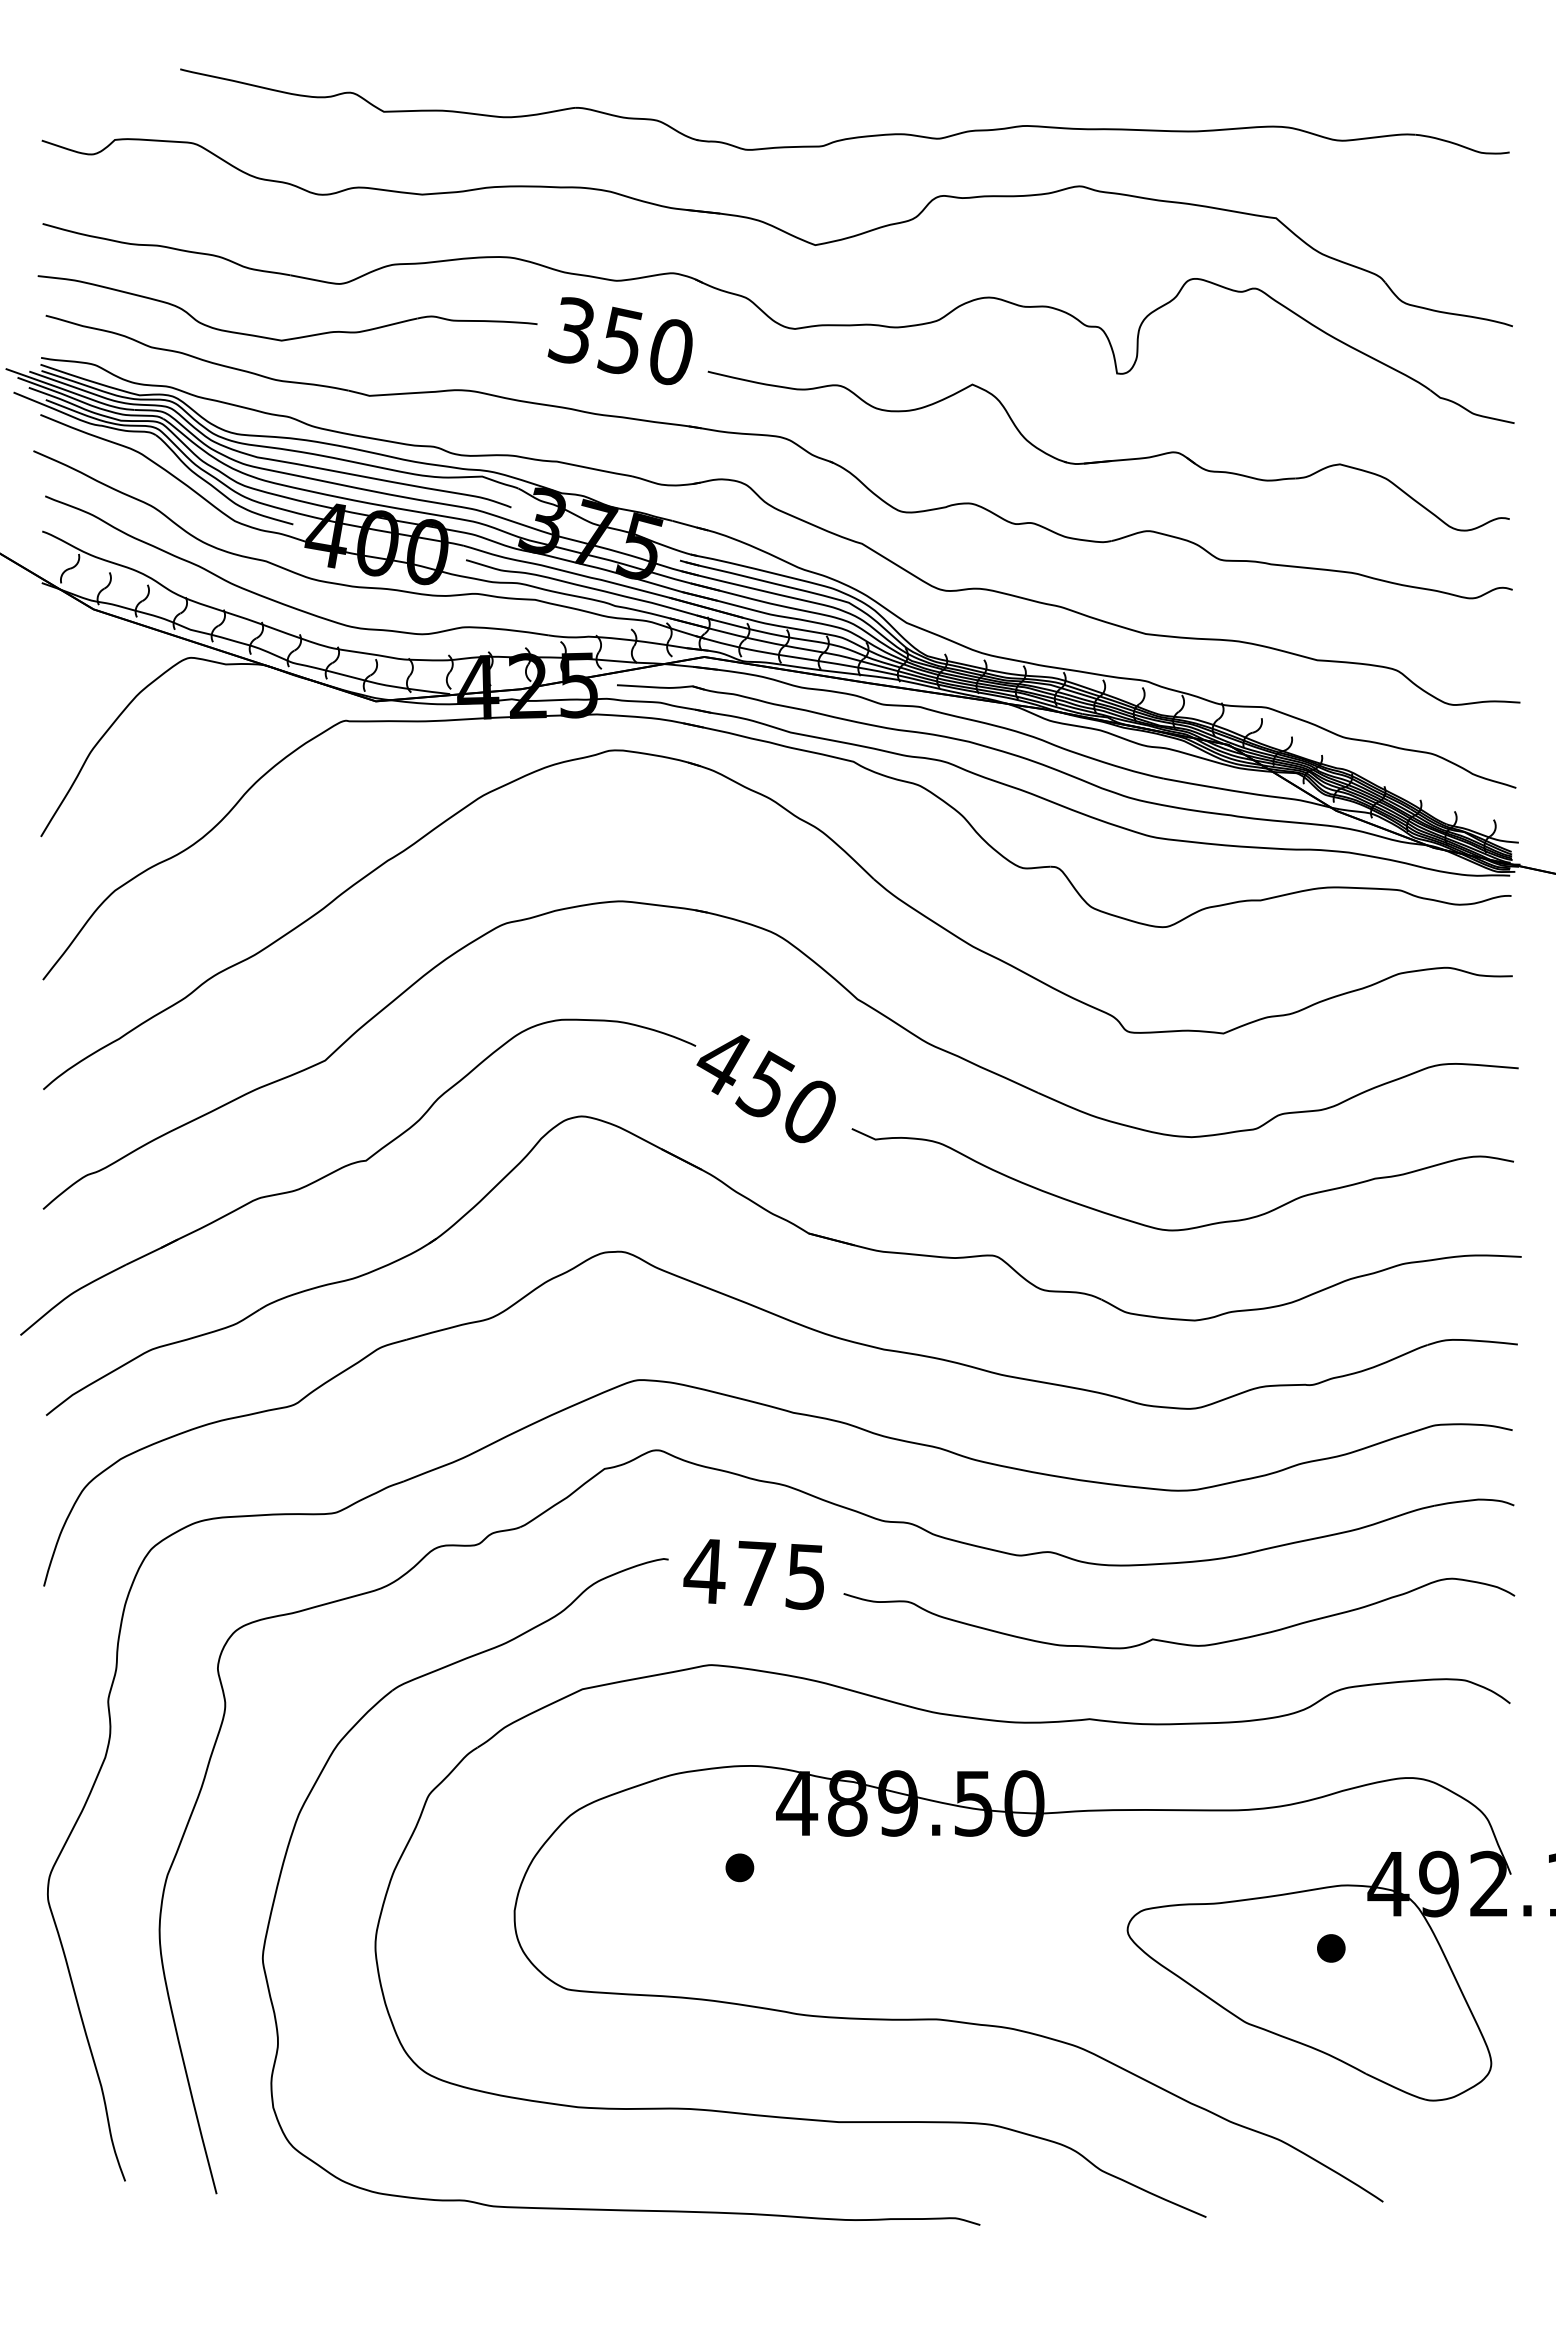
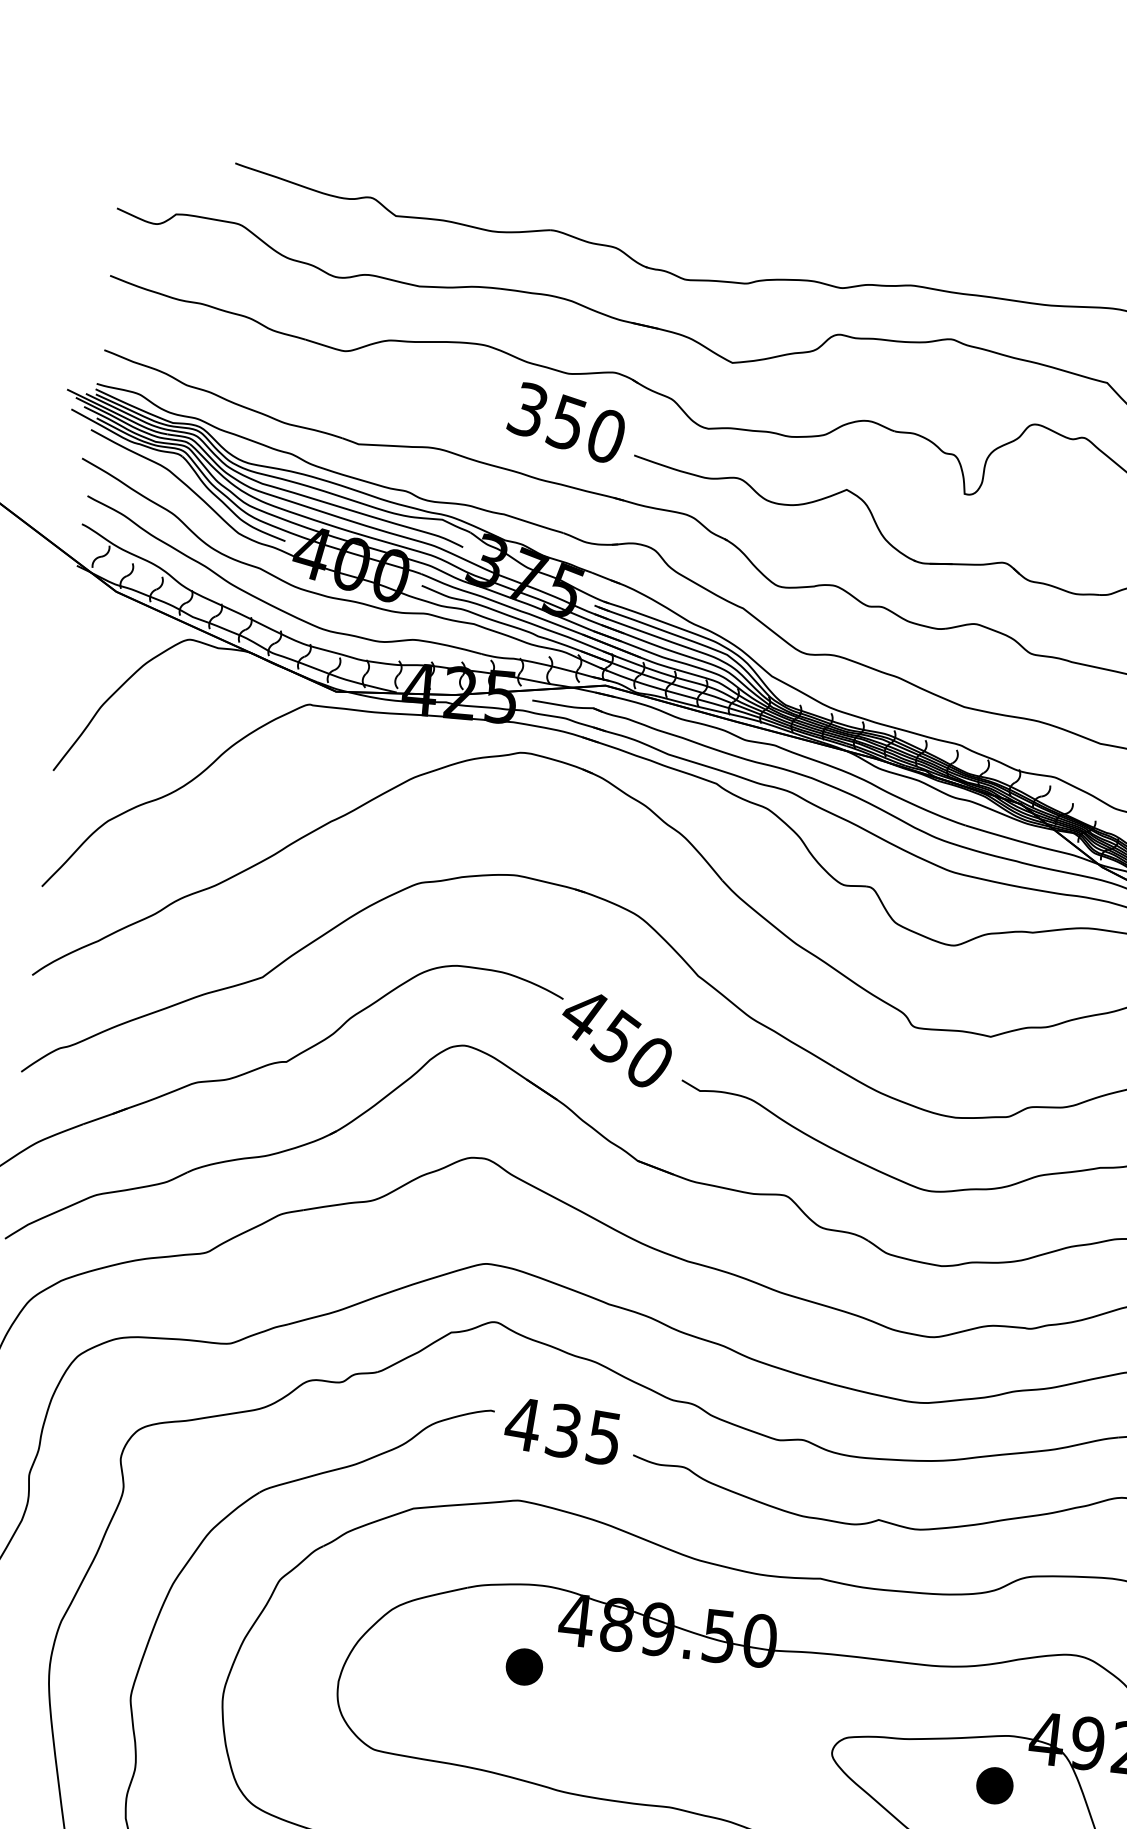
part: (293, 337) -> (302, 390), removed
text: (755, 1573) -> (563, 1430), 475 -> 435
part: (739, 1867) -> (524, 1666), size x1.6
part: (1331, 1948) -> (995, 1785), size x1.6

